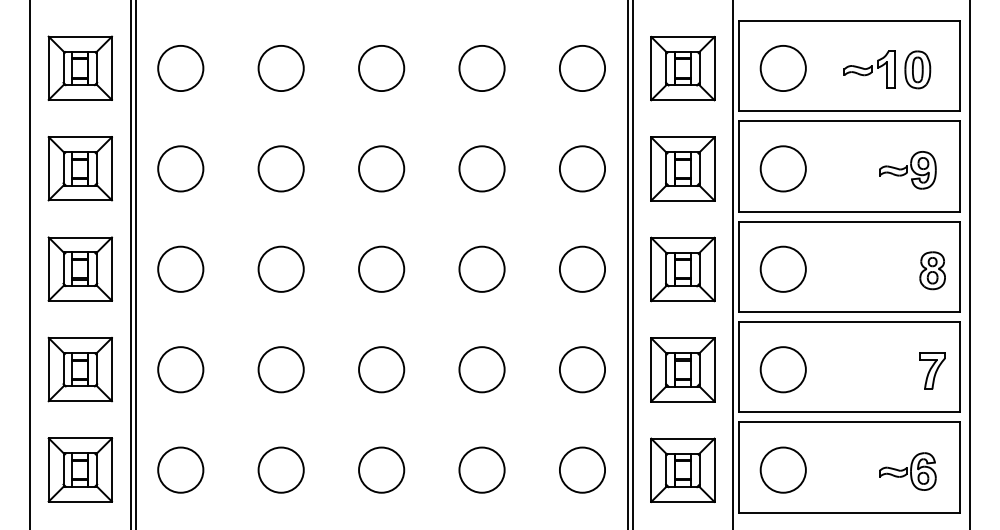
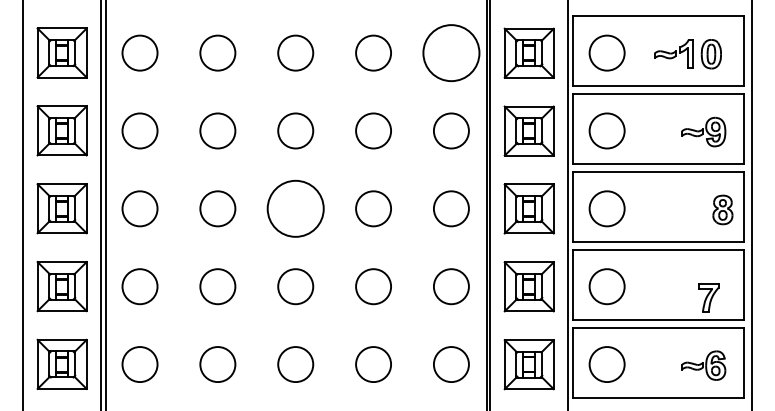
circle: (581, 67) -> (450, 52), size x1.6
circle: (381, 268) -> (295, 208), size x1.6
part: (932, 370) -> (708, 297), moved

